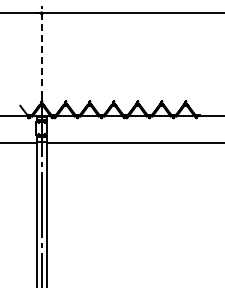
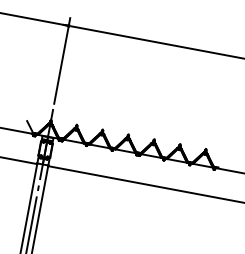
line: (41, 45) -> (62, 60), dashed -> solid

